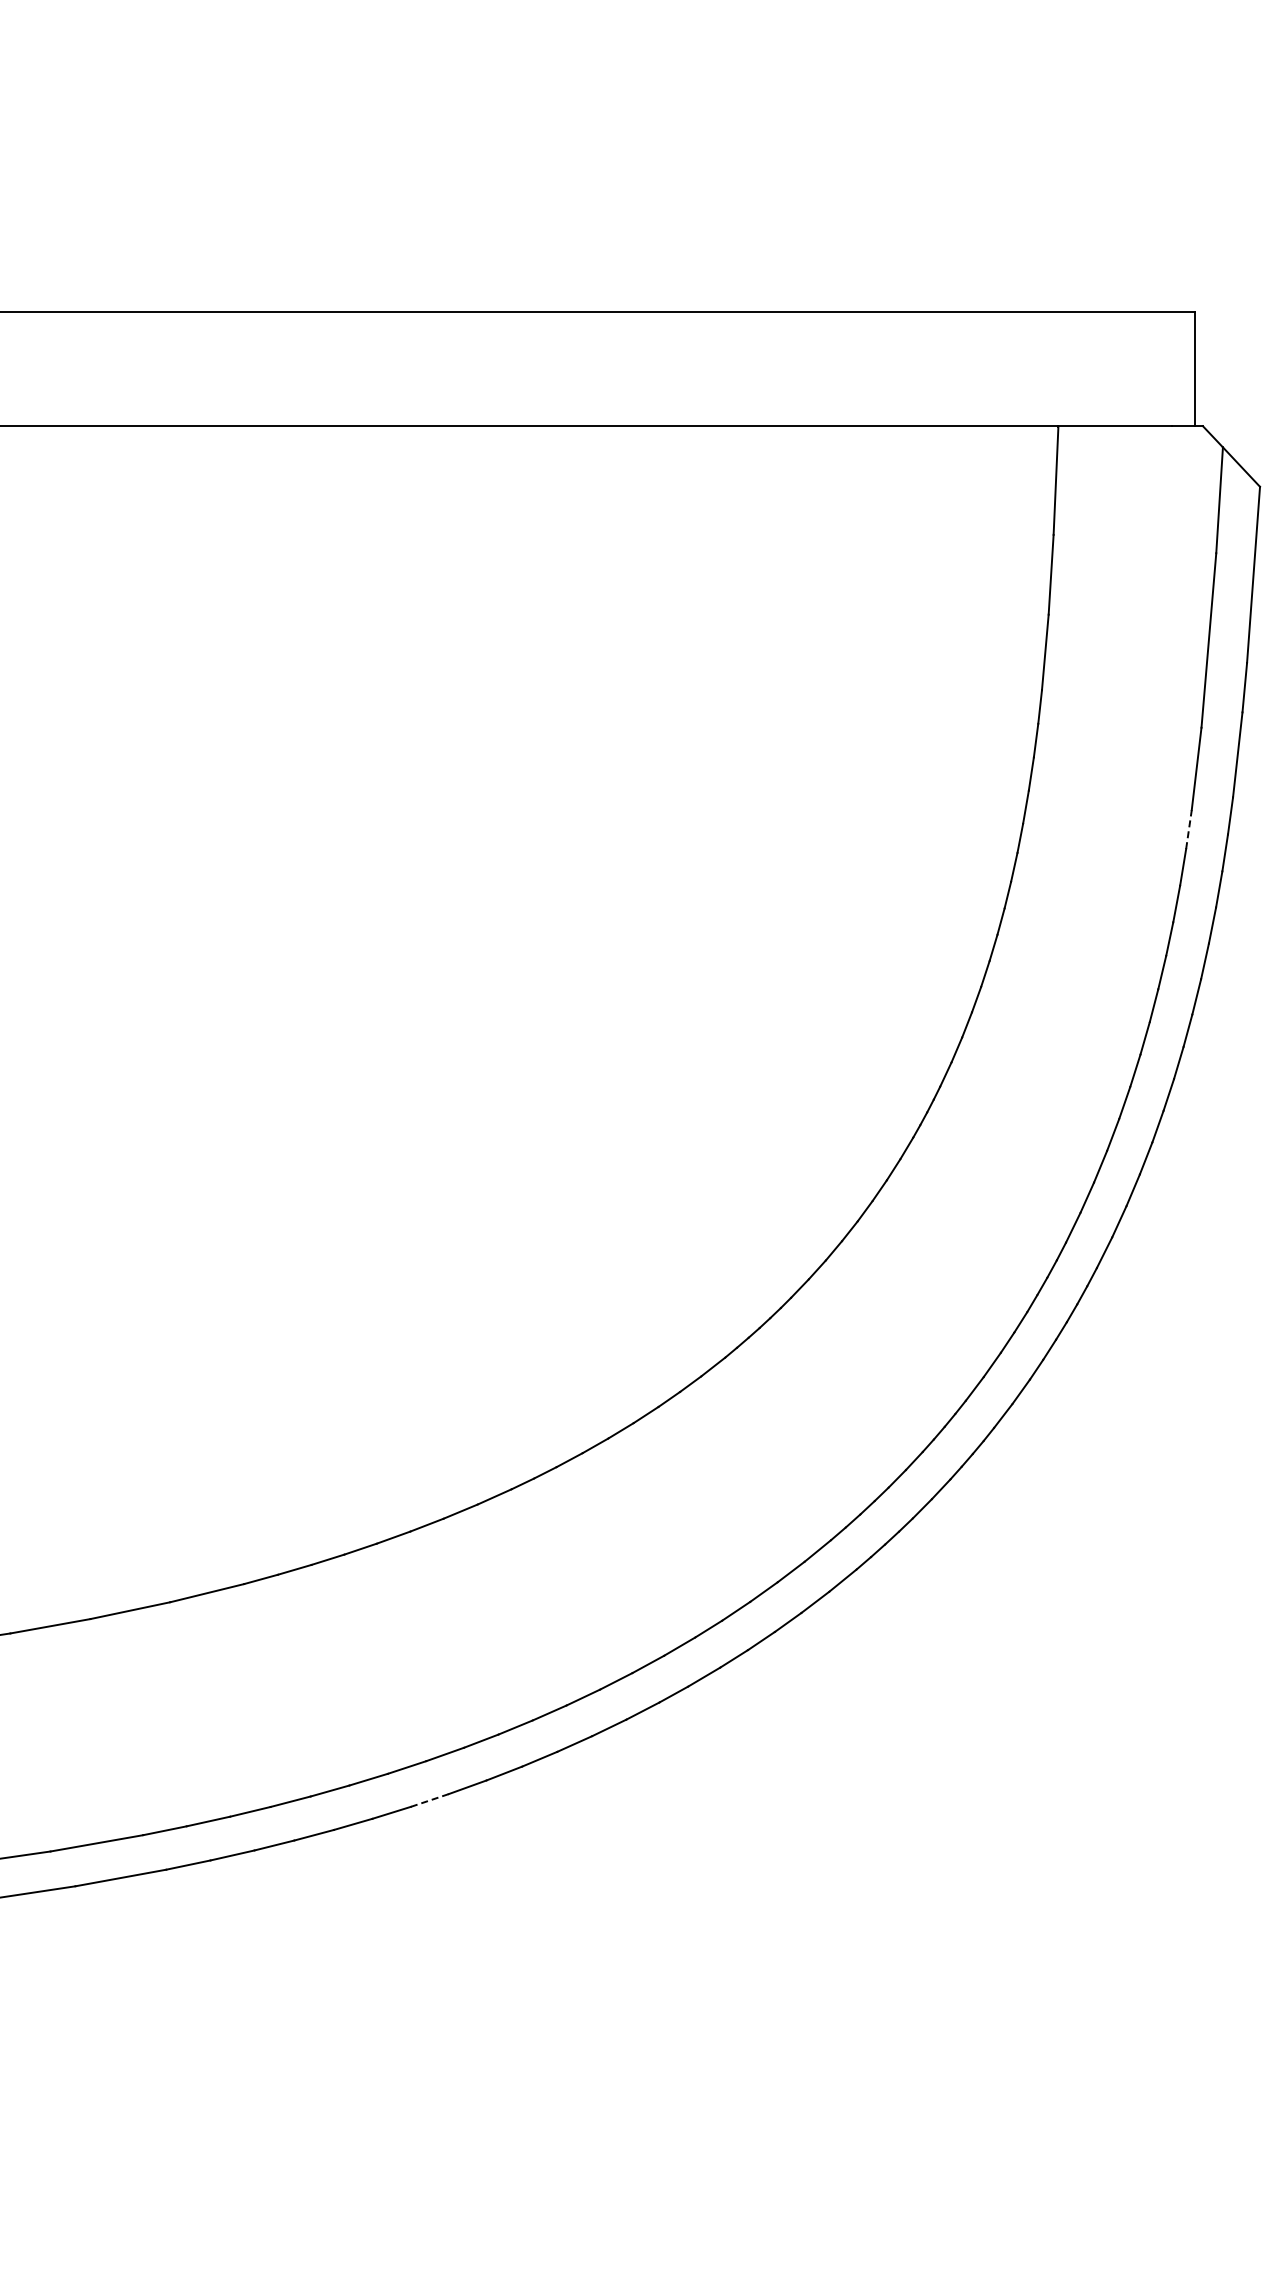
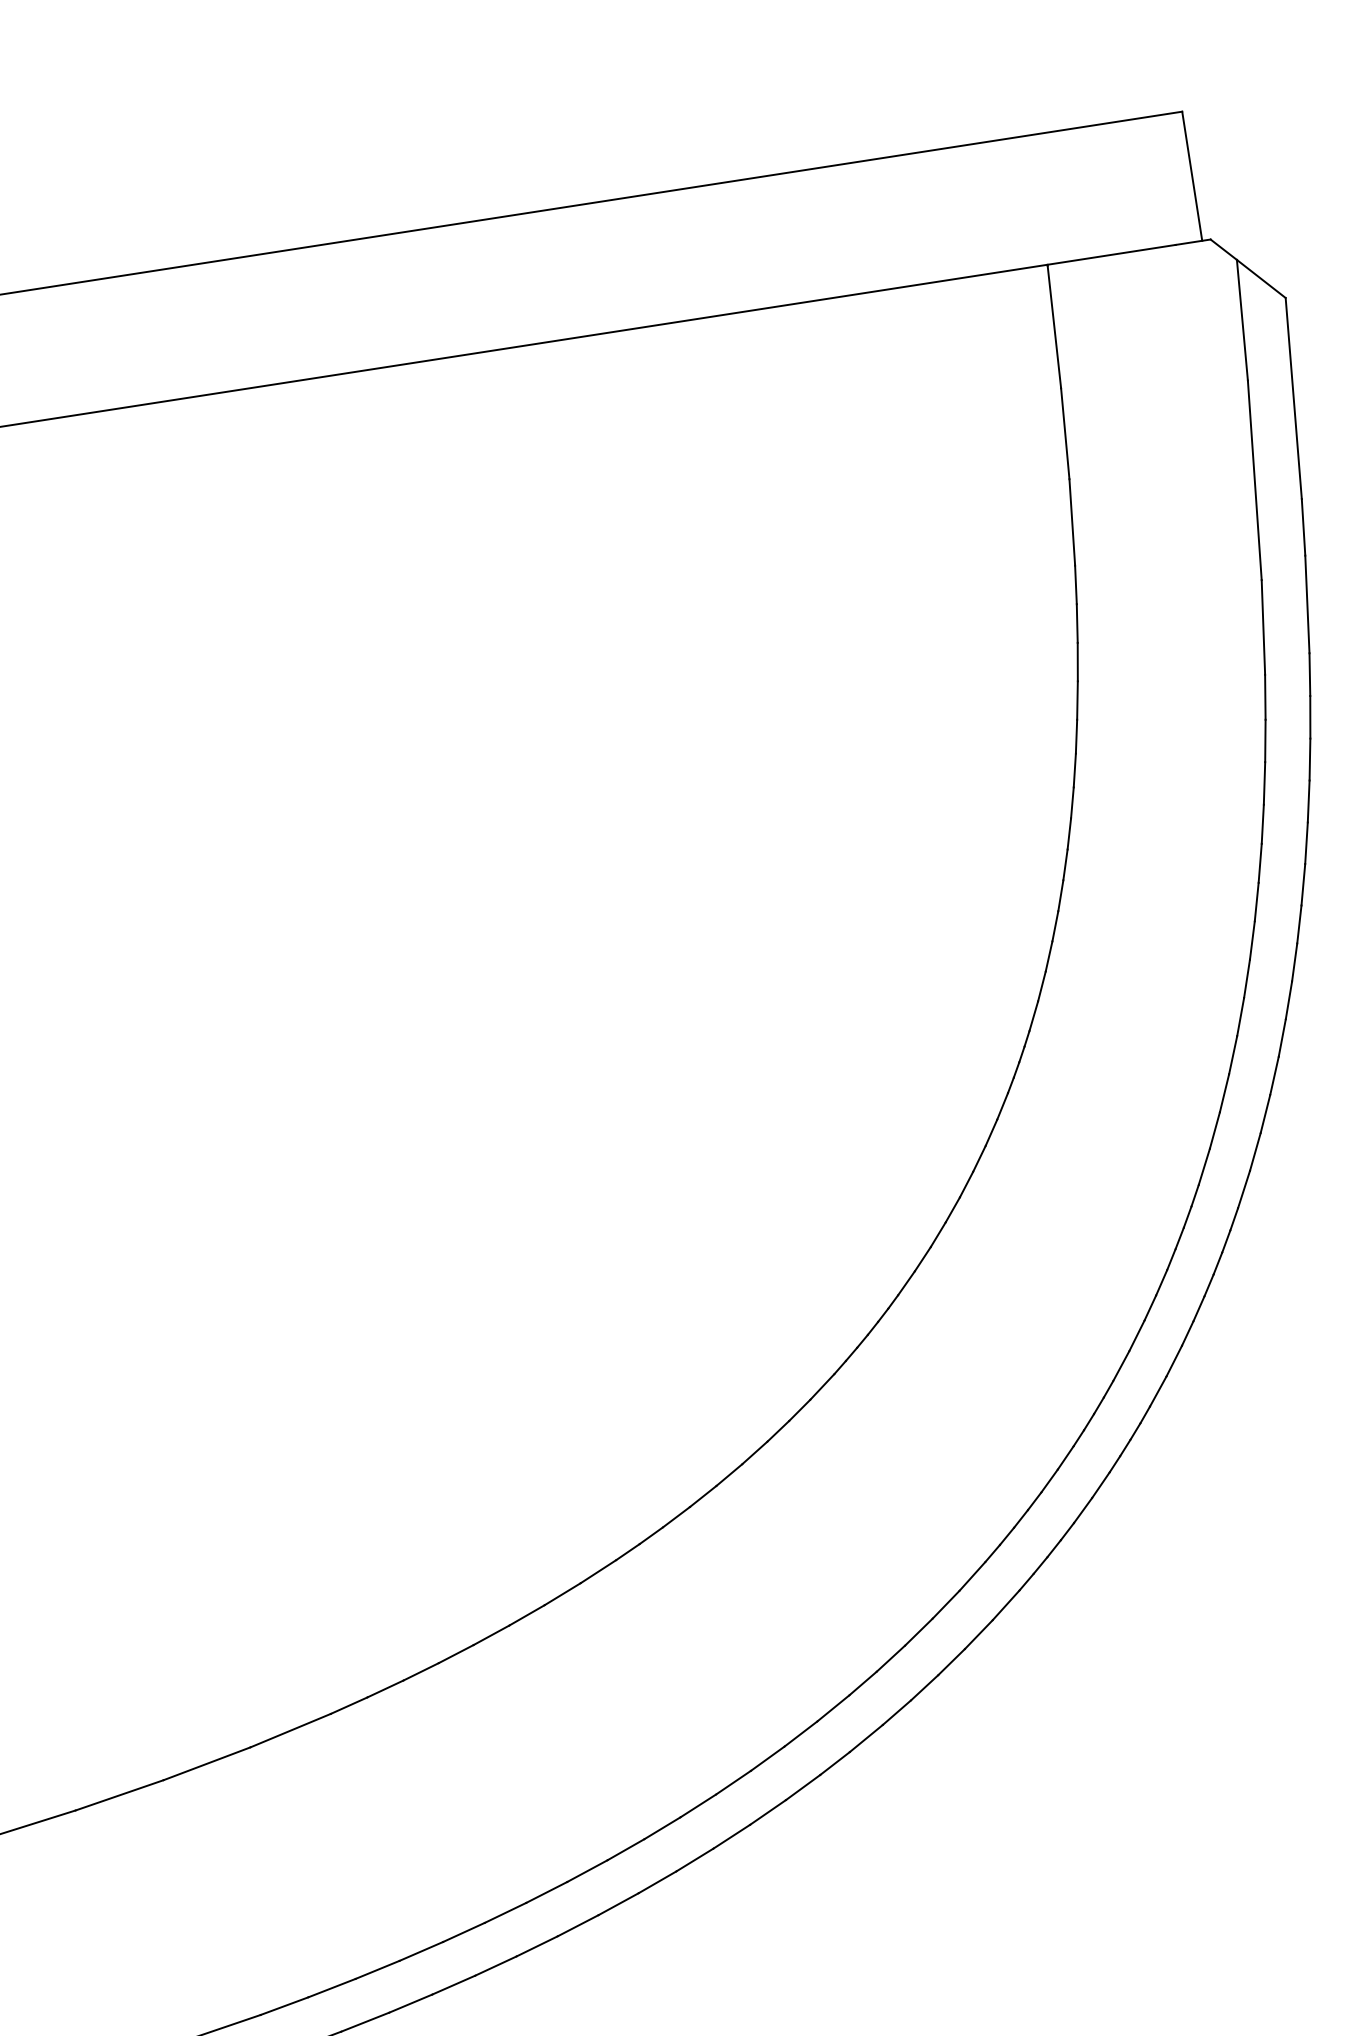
line: (1188, 829) -> (1264, 697), dashed -> solid
line: (429, 1800) -> (577, 1925), dashed -> solid

